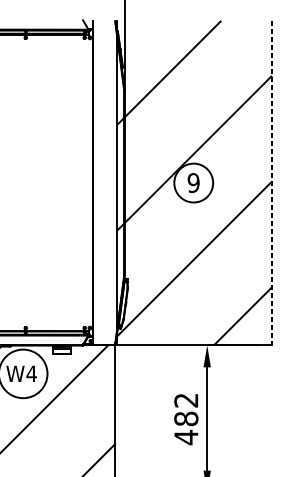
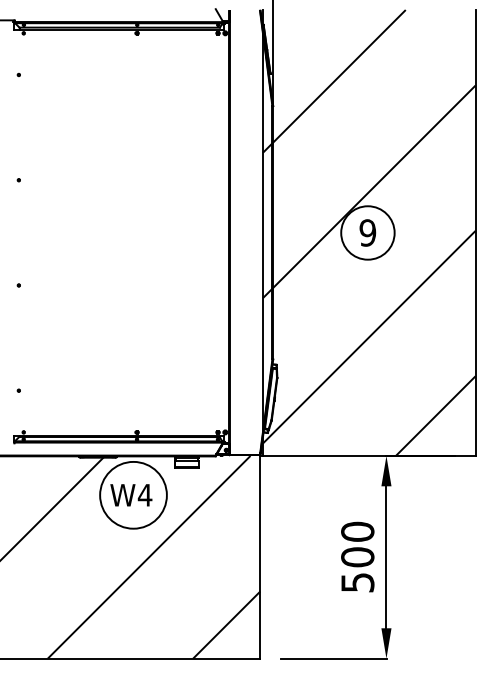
line: (271, 182) -> (475, 232), dashed -> solid
text: (186, 419) -> (357, 557), 482 -> 500

